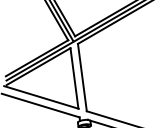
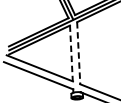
line: (82, 77) -> (78, 53), solid -> dashed
line: (74, 78) -> (71, 53), solid -> dashed

